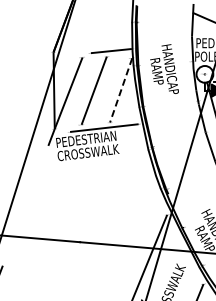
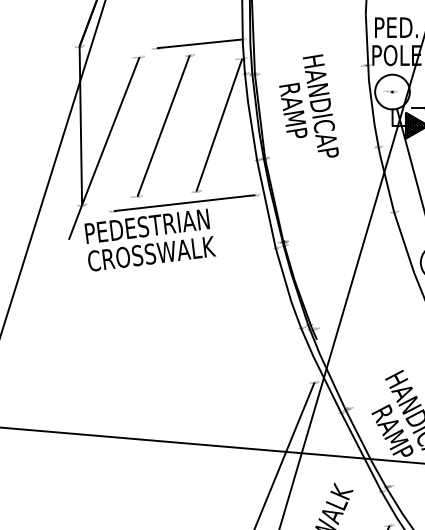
text: (164, 68) -> (308, 104), moved
line: (121, 90) -> (220, 125), dashed -> solid

